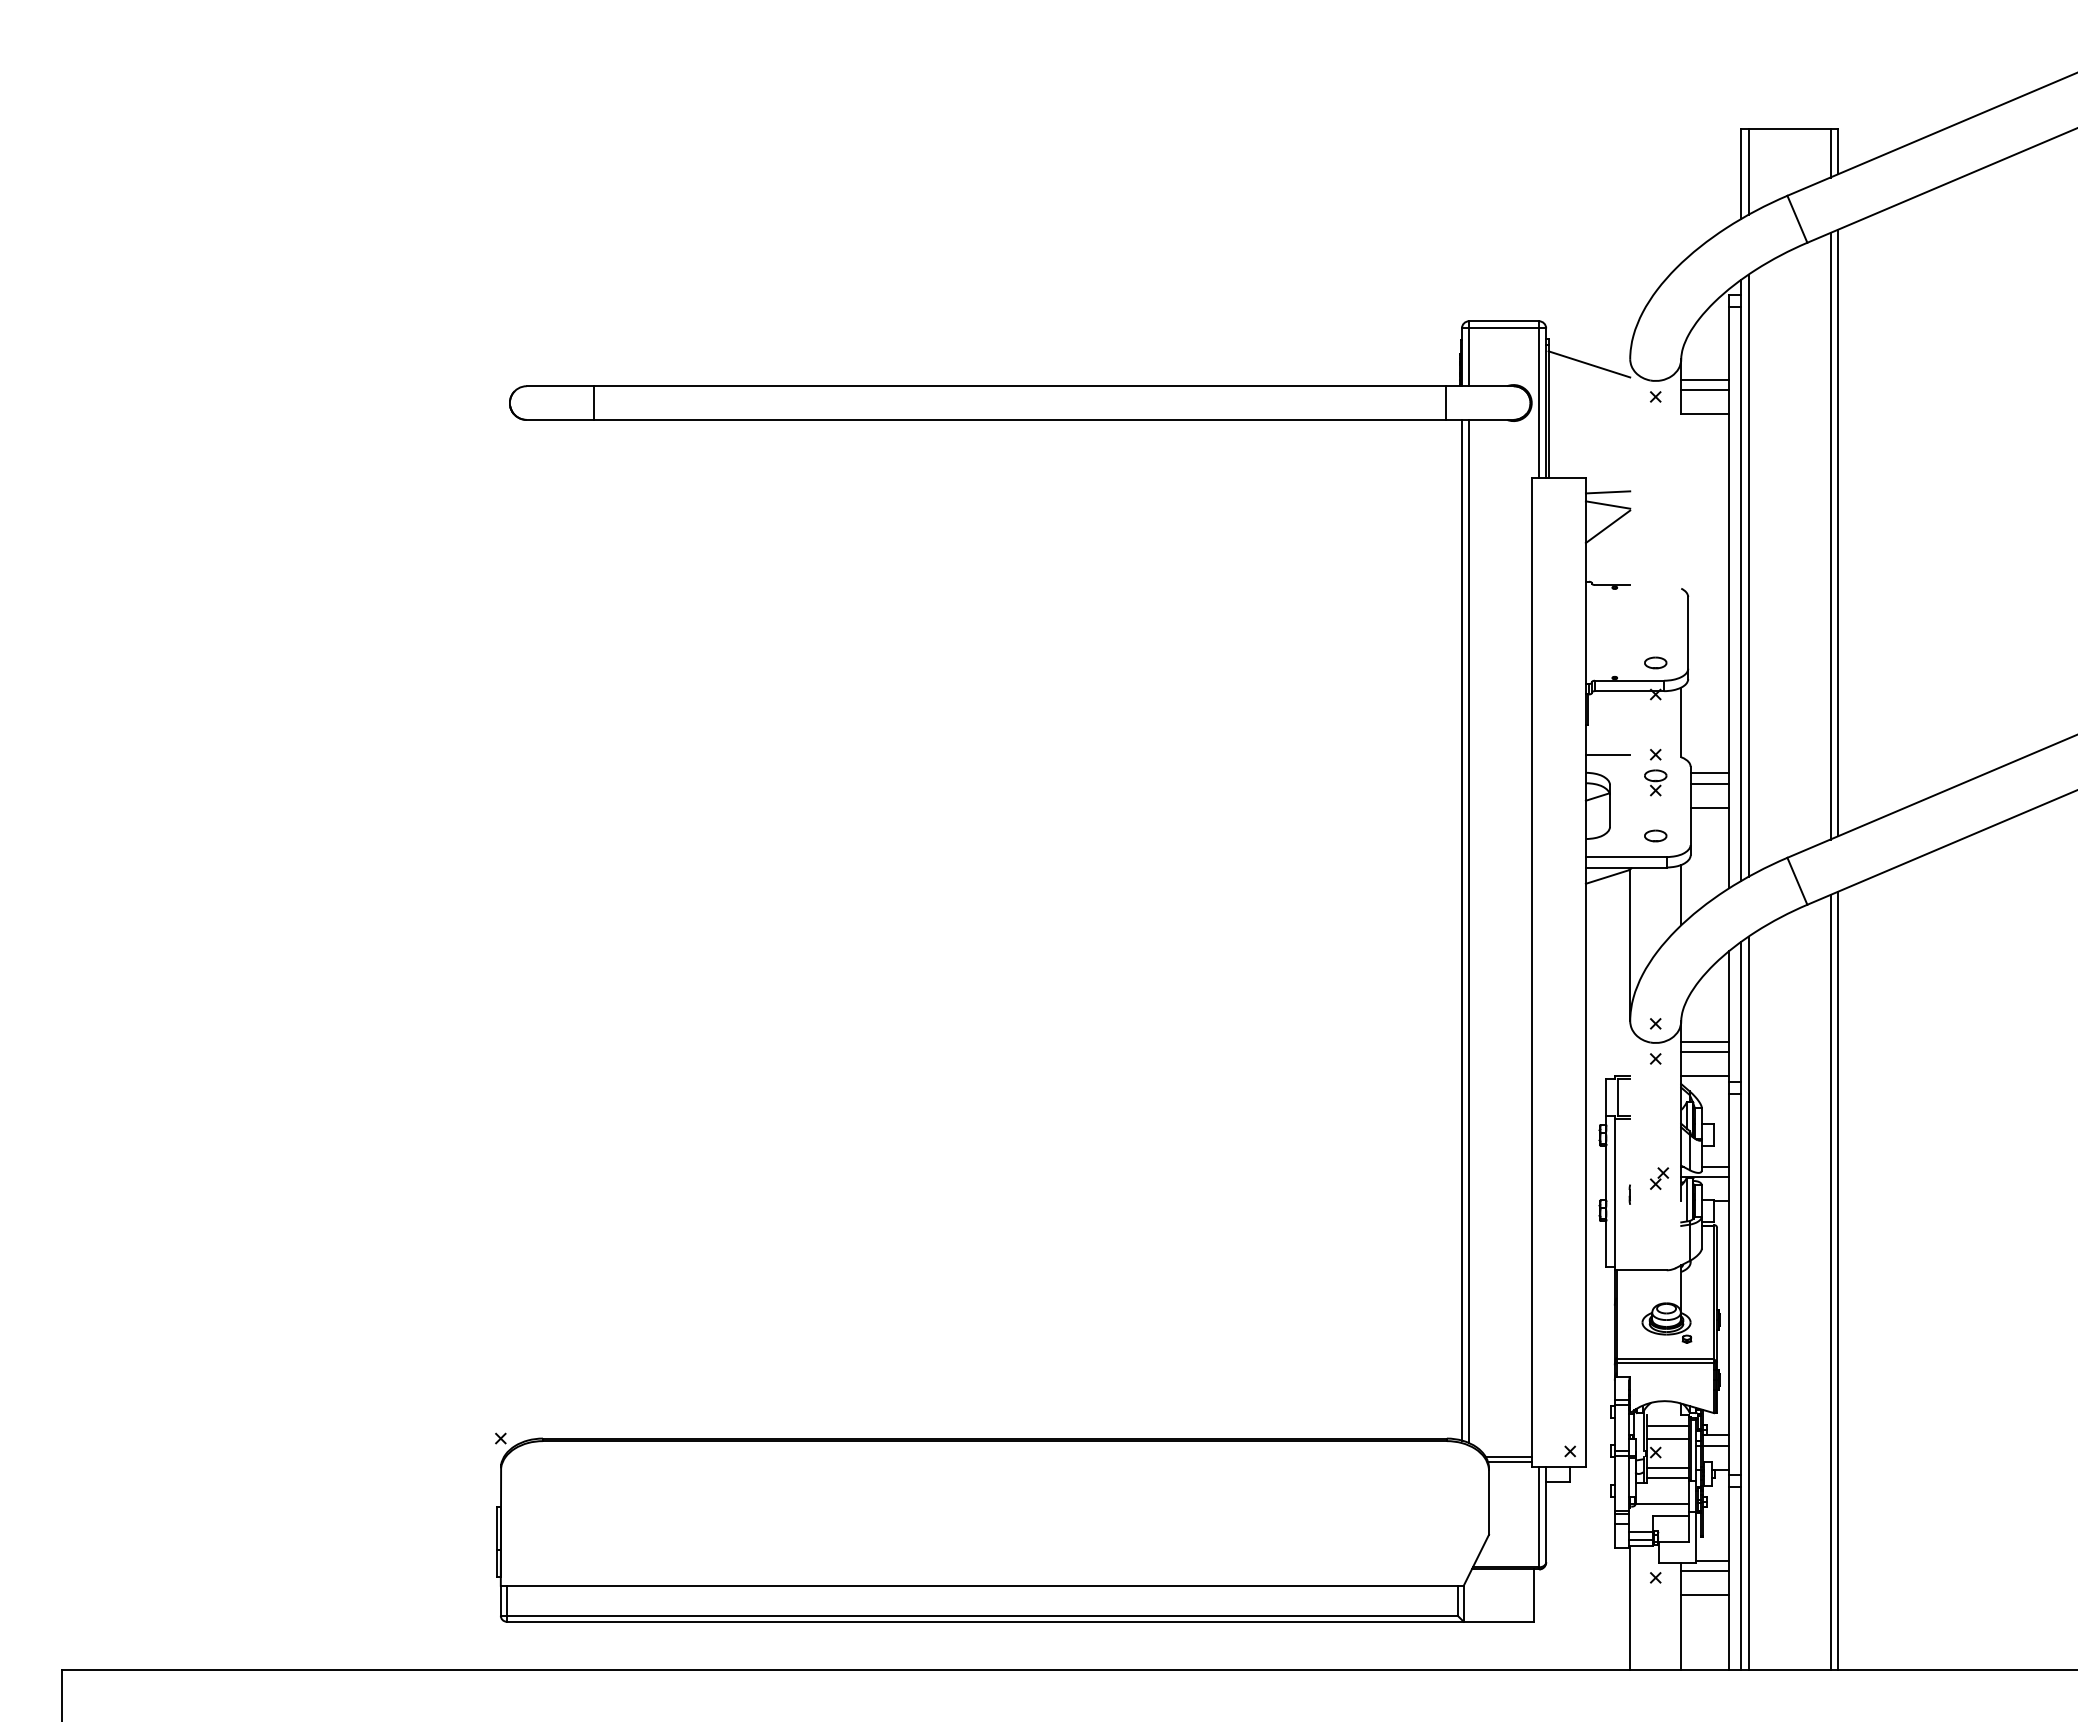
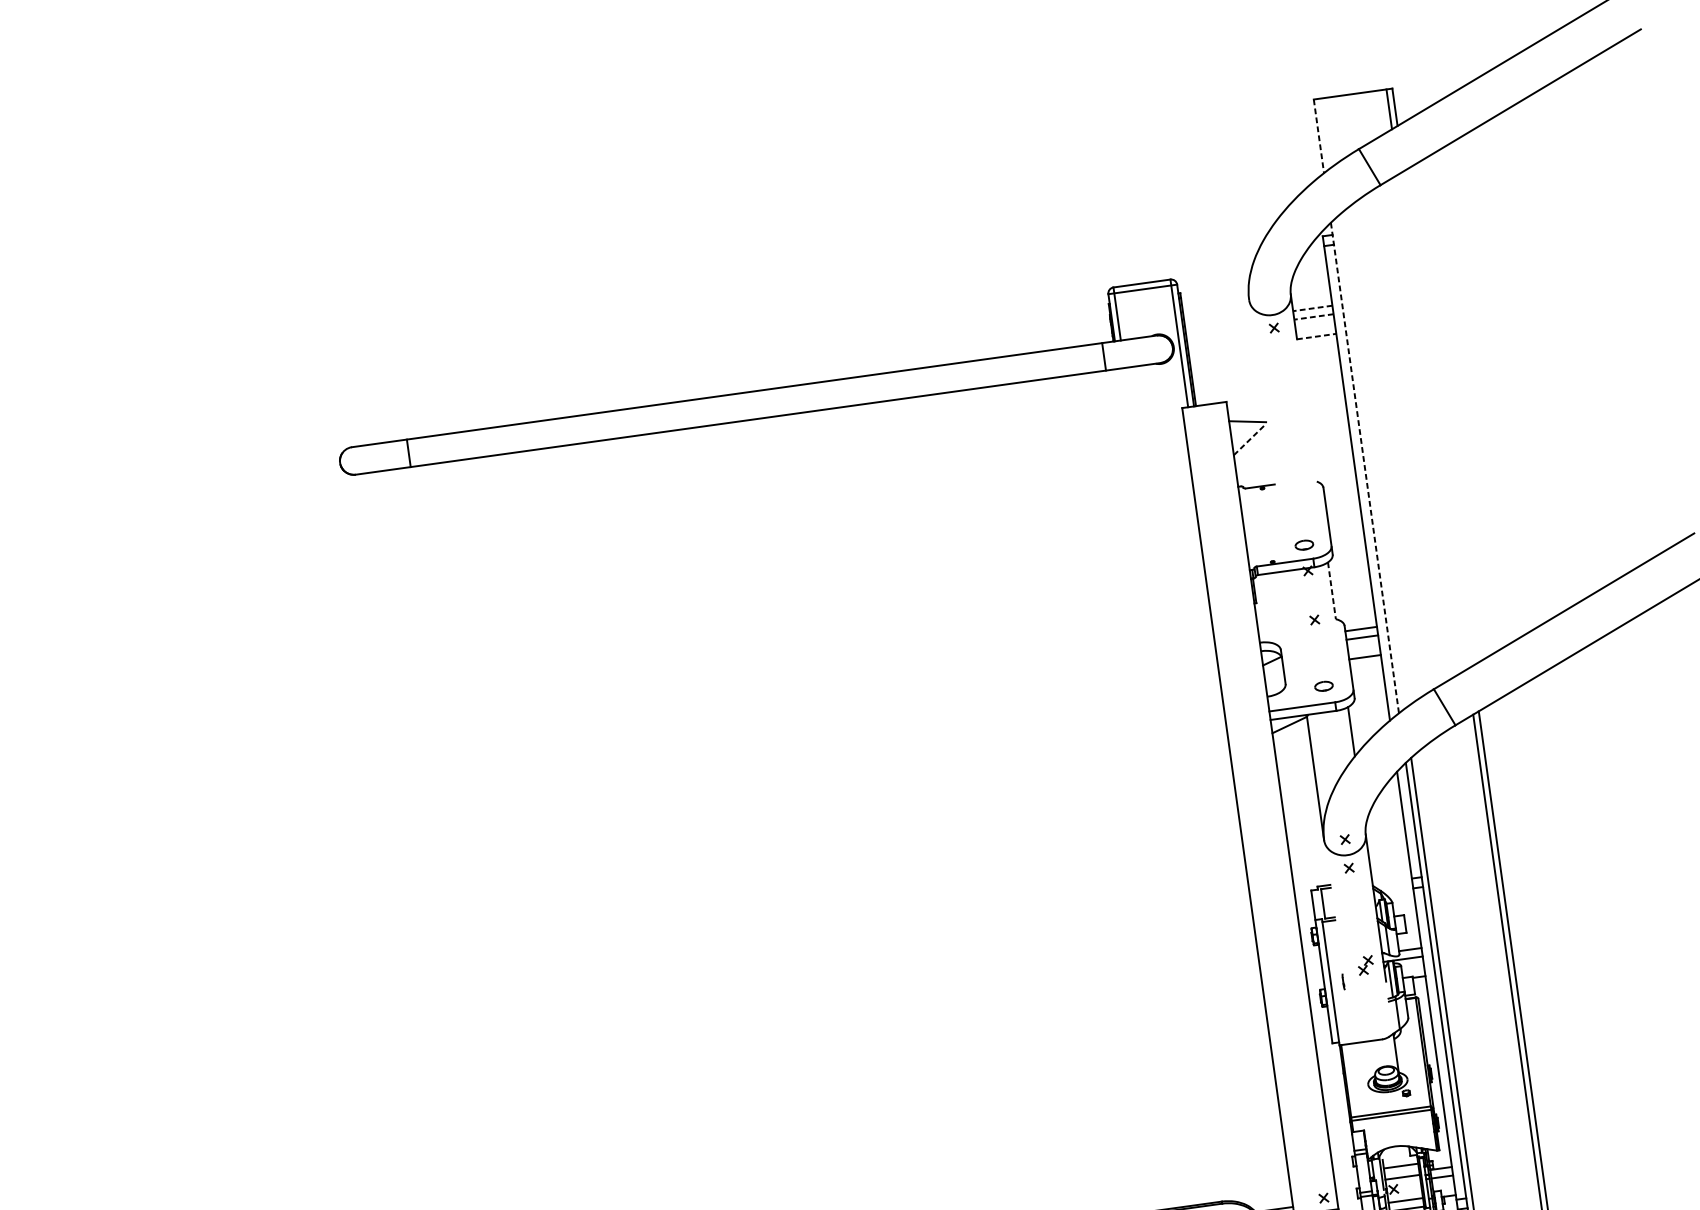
line: (1748, 171) -> (1324, 133), removed
line: (1741, 174) -> (1319, 136), solid -> dashed
line: (1589, 364) -> (1216, 309), removed
line: (1704, 379) -> (1312, 308), solid -> dashed
line: (1704, 390) -> (1313, 317), solid -> dashed
line: (1705, 414) -> (1316, 336), solid -> dashed
line: (1607, 492) -> (1245, 411), removed
line: (1608, 526) -> (1250, 439), solid -> dashed
line: (1837, 532) -> (1437, 418), removed
line: (1830, 535) -> (1432, 421), removed
line: (1748, 575) -> (1370, 463), removed
line: (1741, 580) -> (1365, 468), solid -> dashed
line: (1681, 722) -> (1332, 590), solid -> dashed
line: (1607, 754) -> (1275, 625), removed
part: (1655, 782) -> (1317, 642), removed
line: (1461, 929) -> (1176, 784), removed
line: (1469, 931) -> (1182, 785), removed
line: (1705, 1041) -> (1387, 848), removed
line: (1705, 1052) -> (1389, 857), removed
line: (1705, 1076) -> (1391, 876), removed

